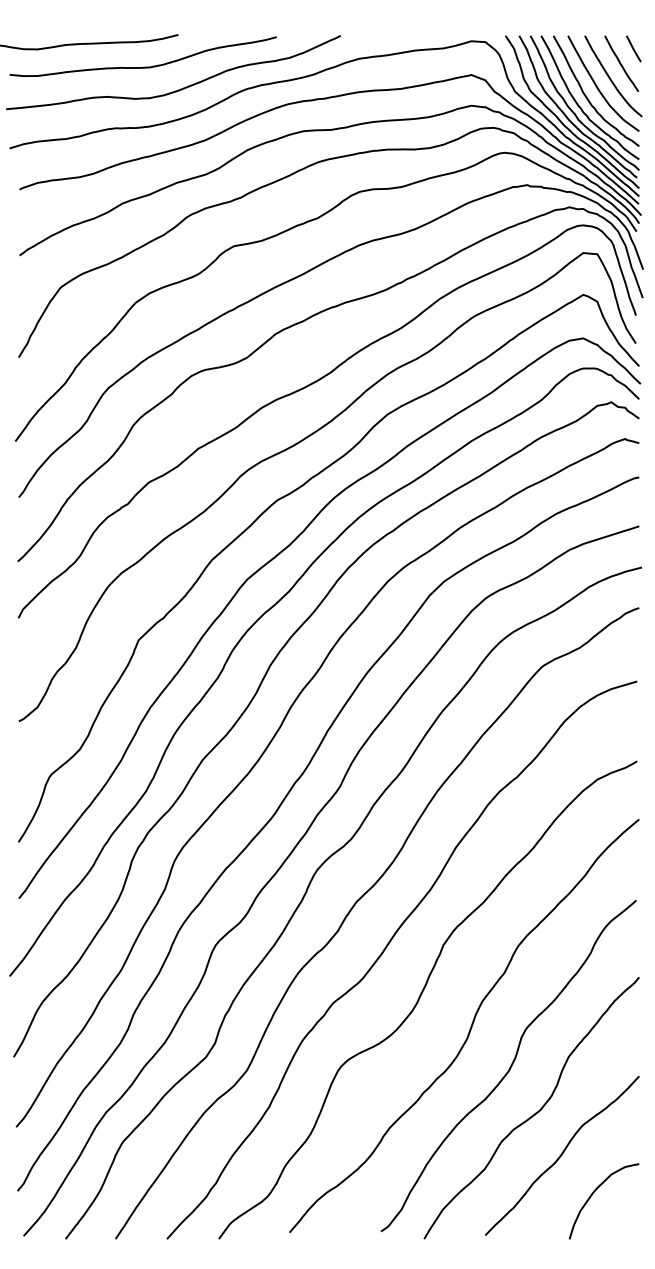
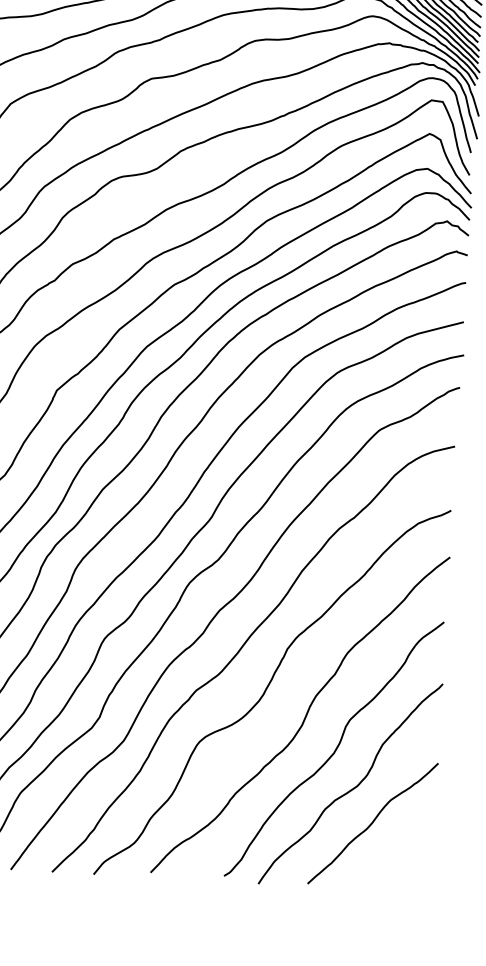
curve: (593, 1194) -> (396, 856), removed

